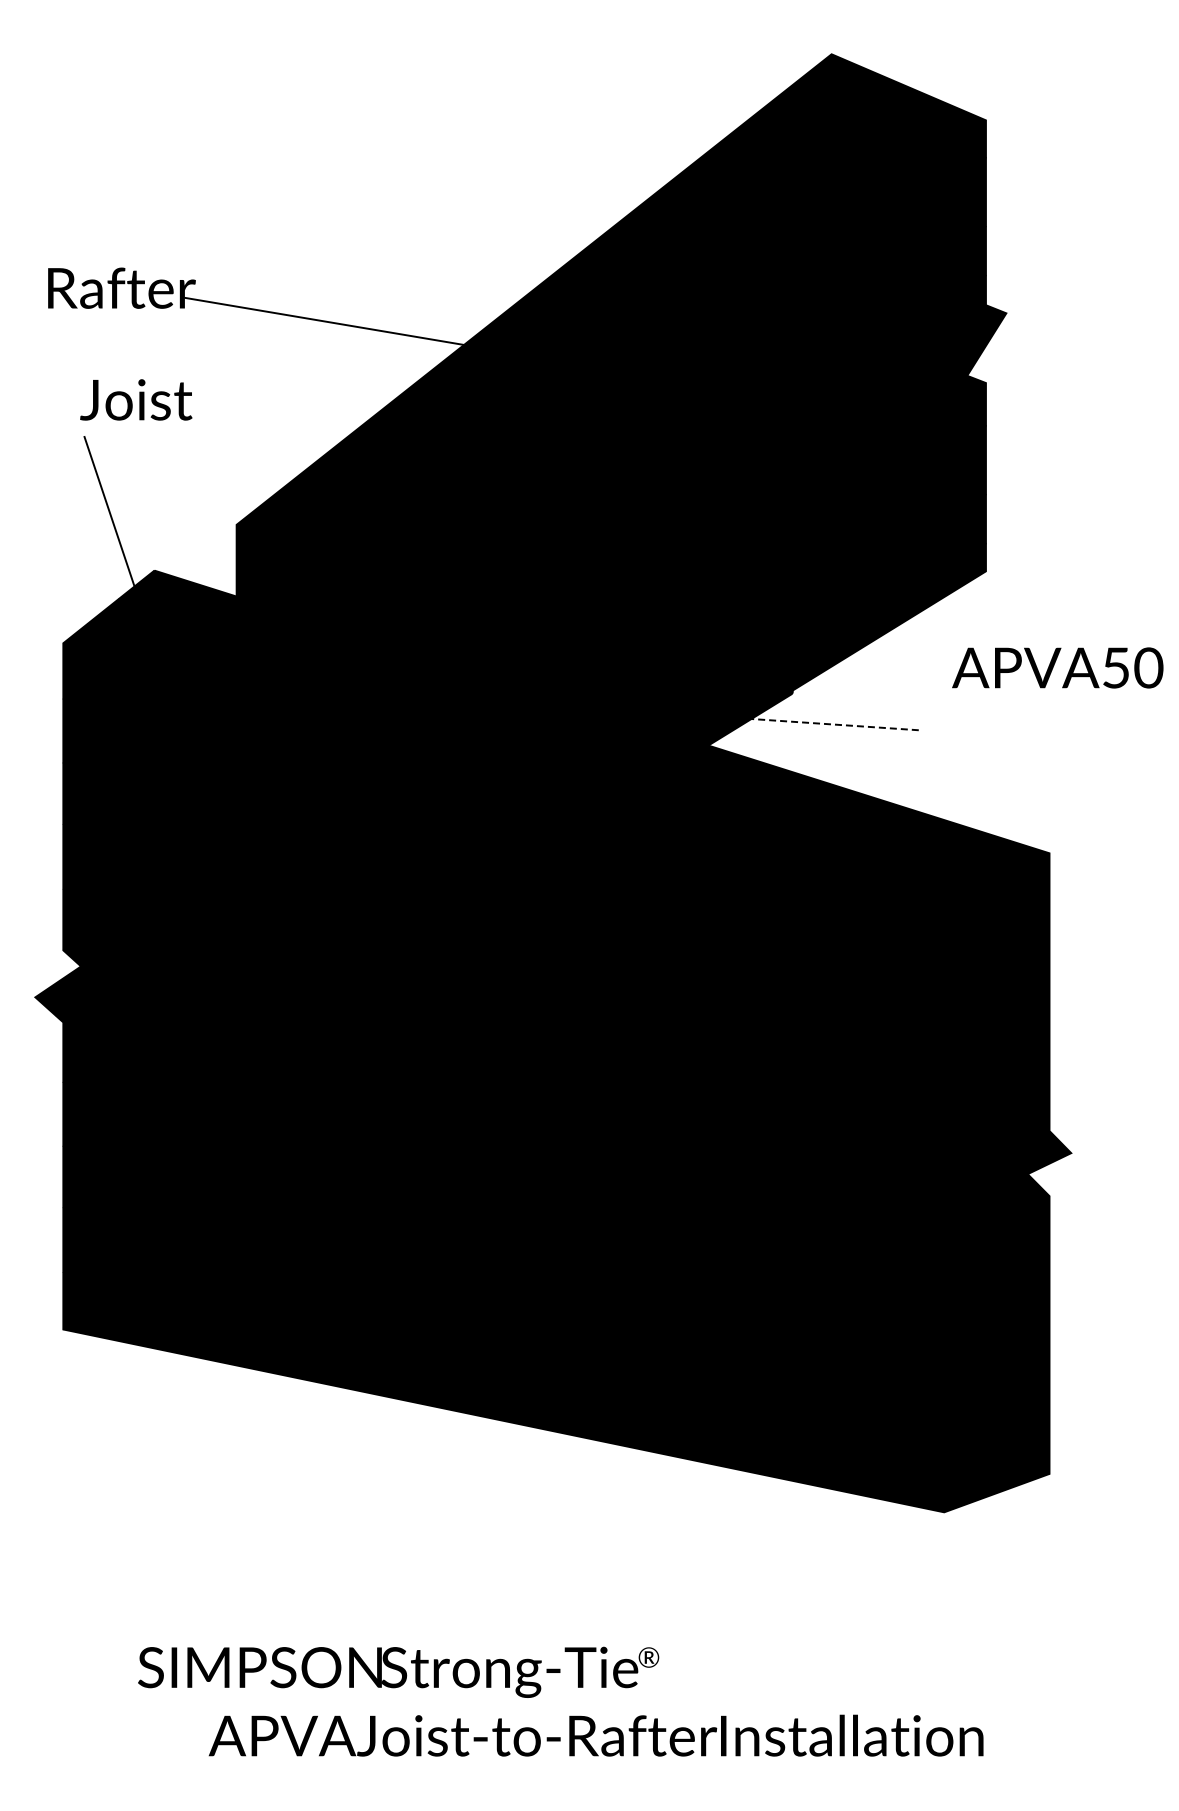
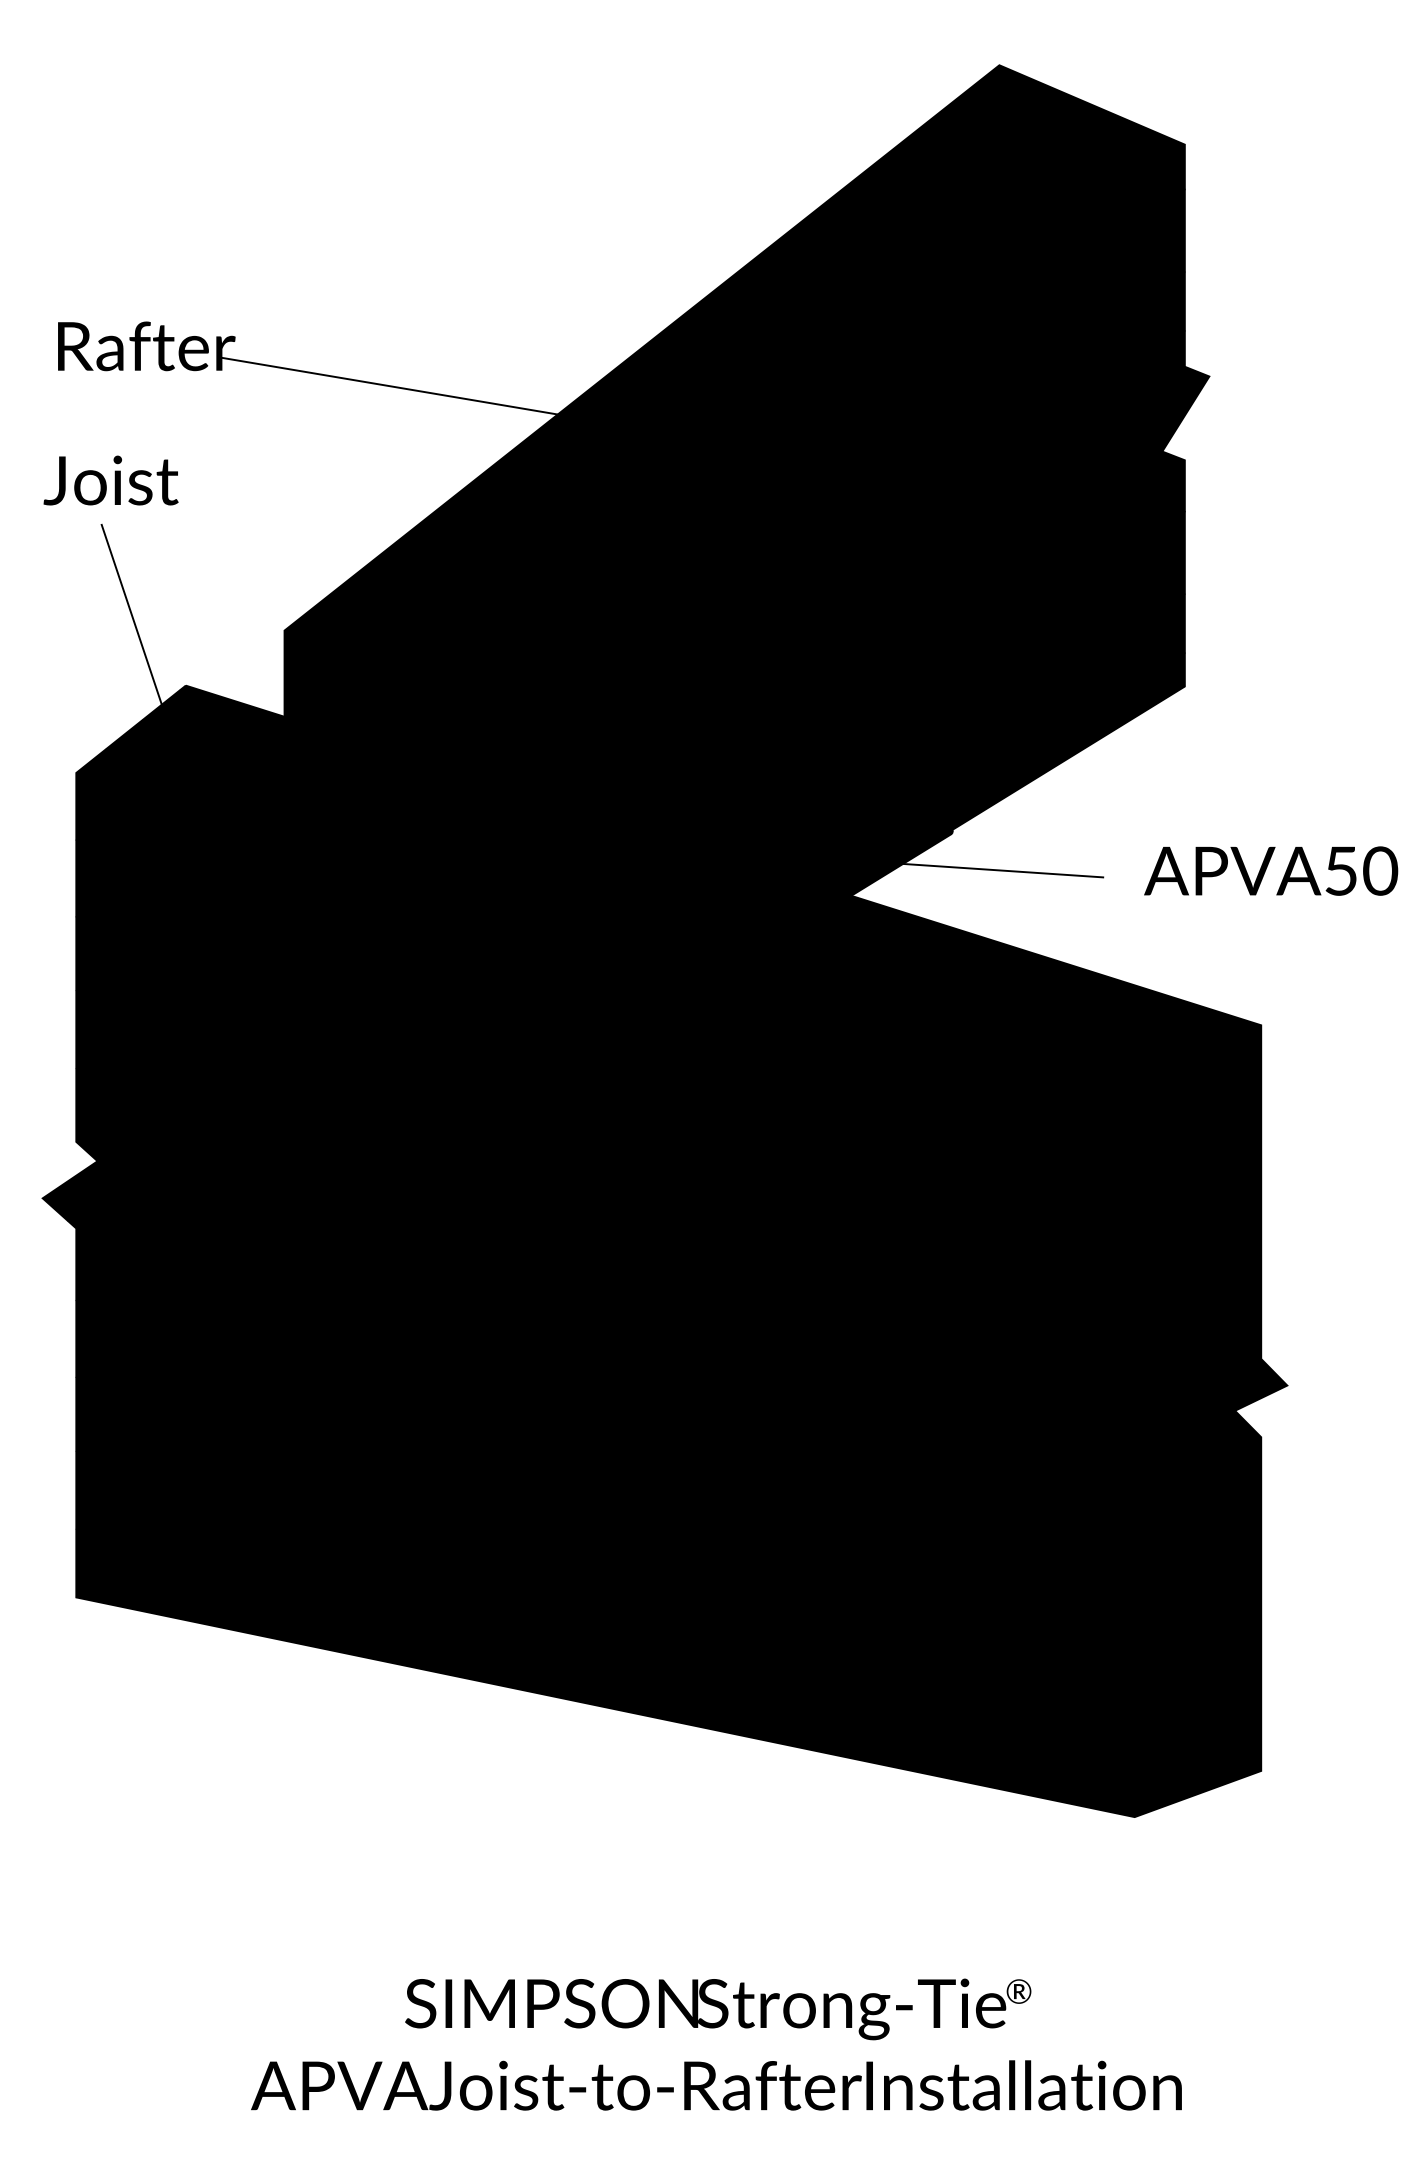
text: (136, 399) -> (111, 480), moved
text: (1057, 667) -> (1270, 870), moved
line: (832, 724) -> (1000, 870), dashed -> solid
text: (398, 1671) -> (718, 2008), moved

